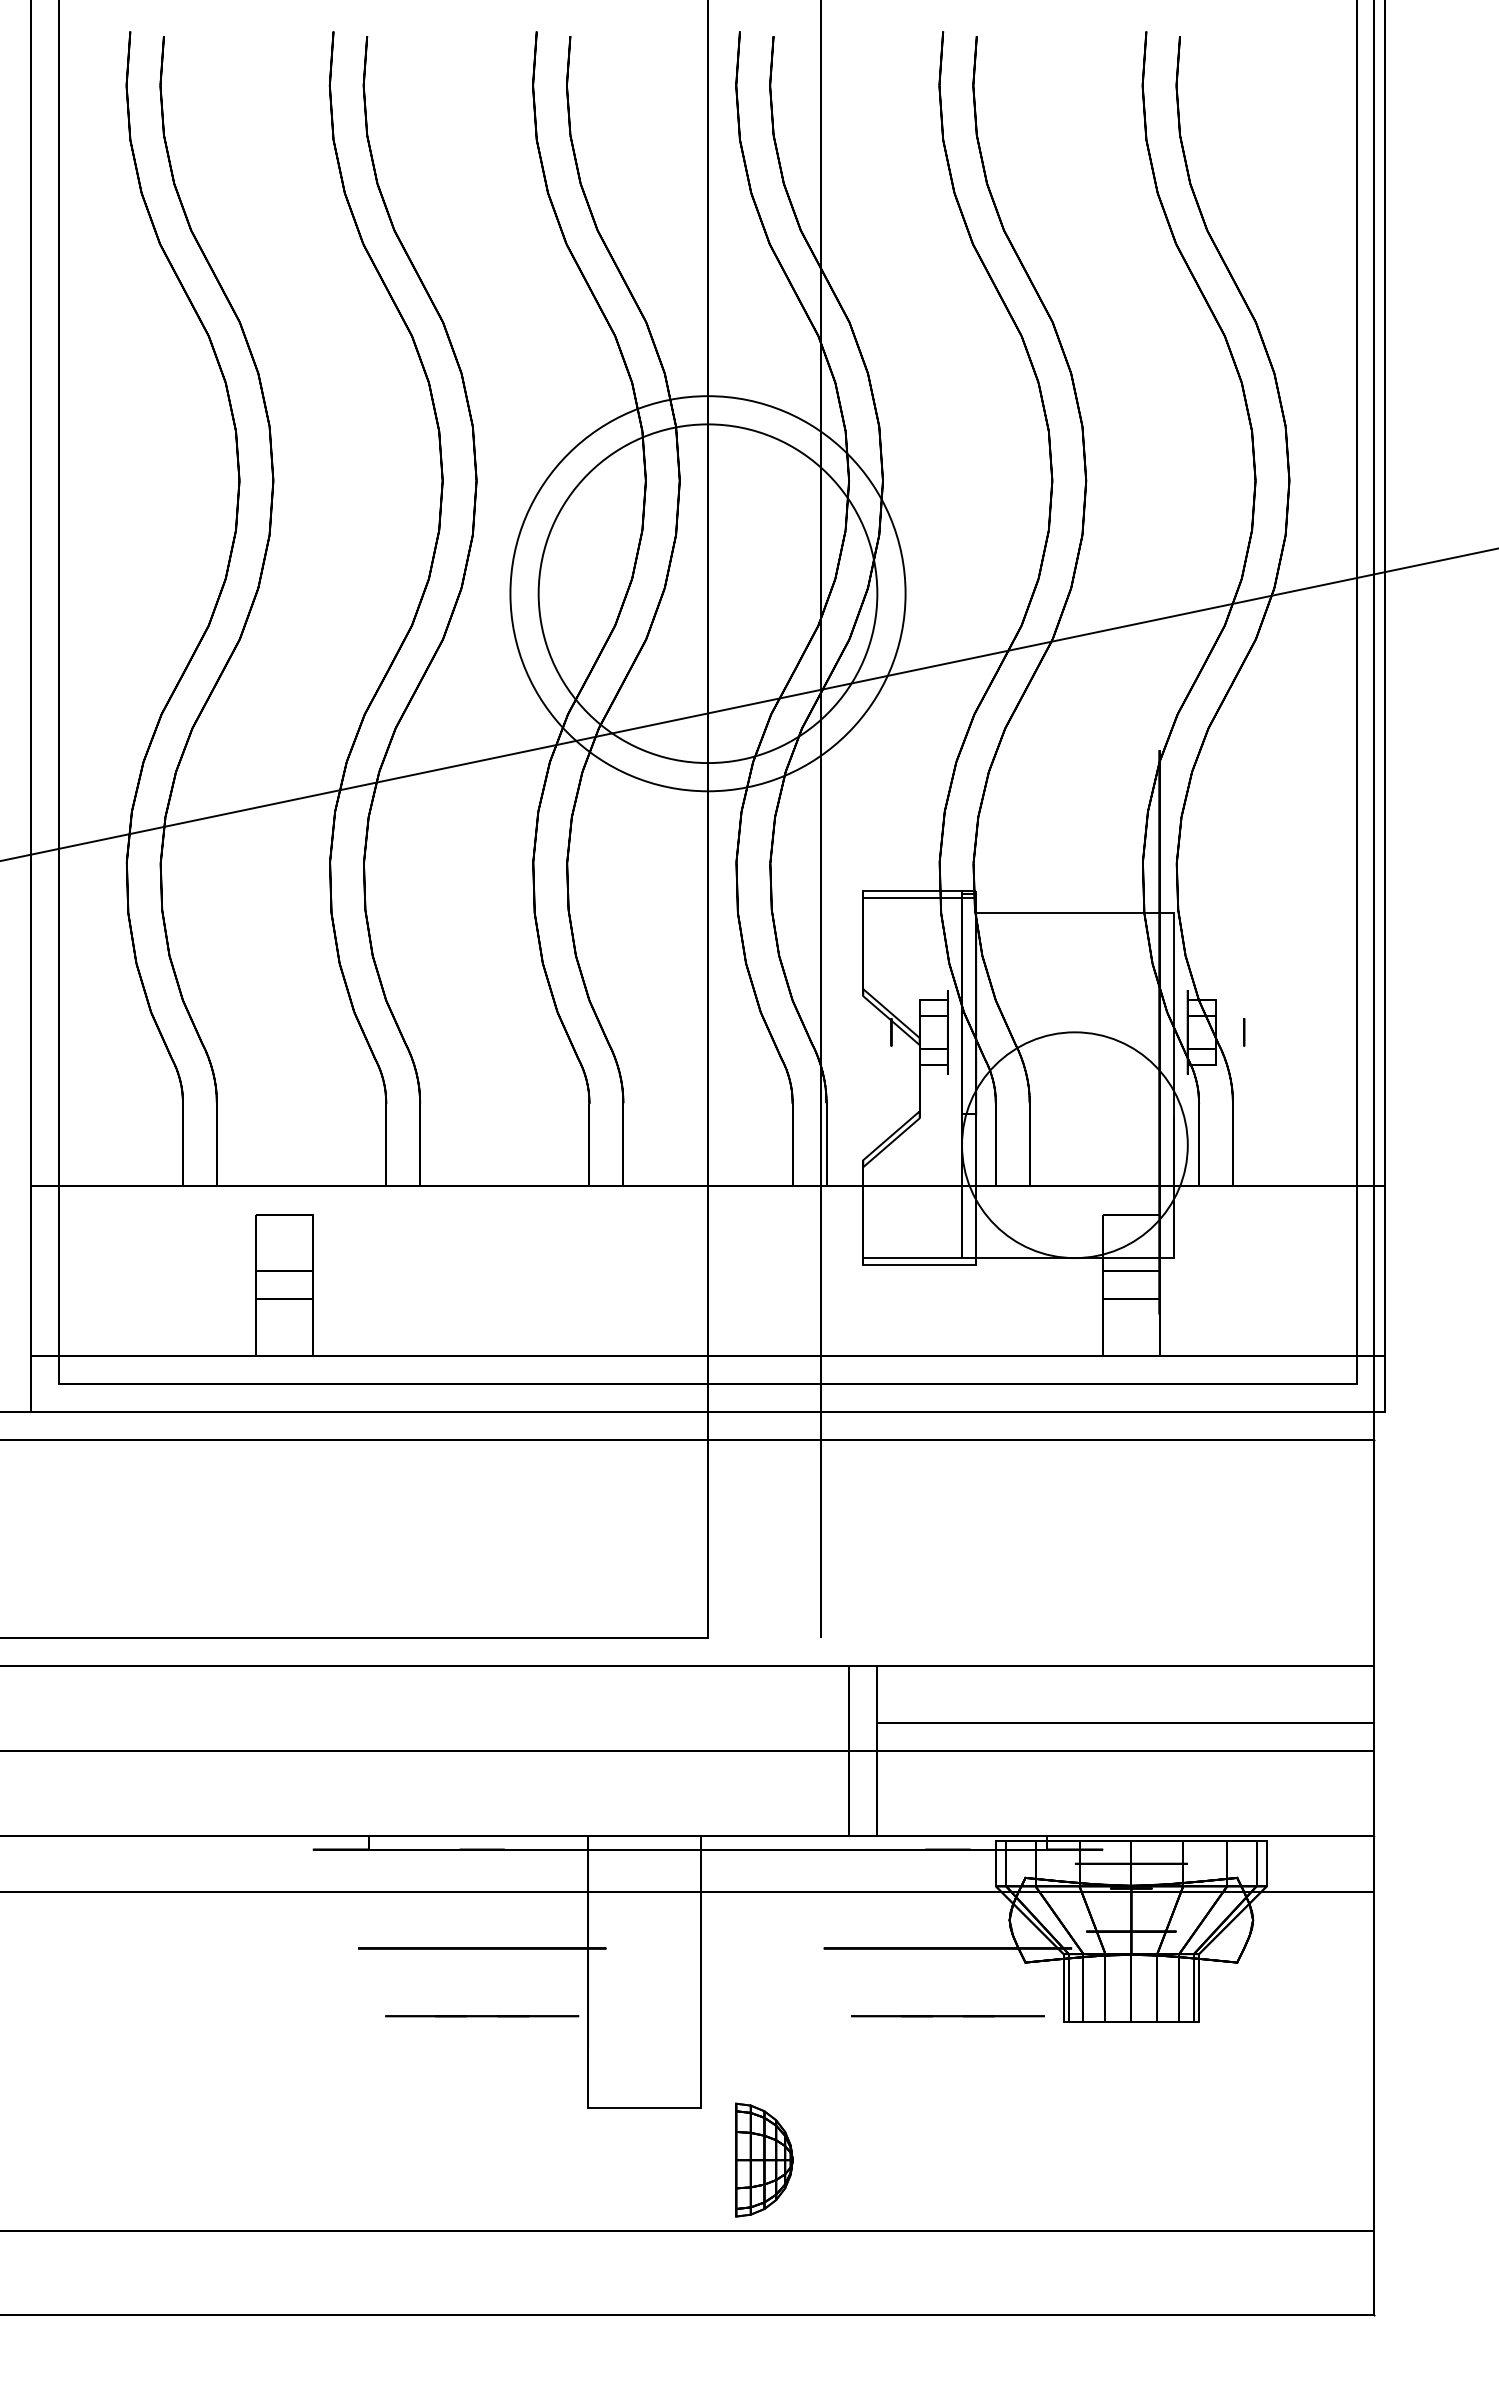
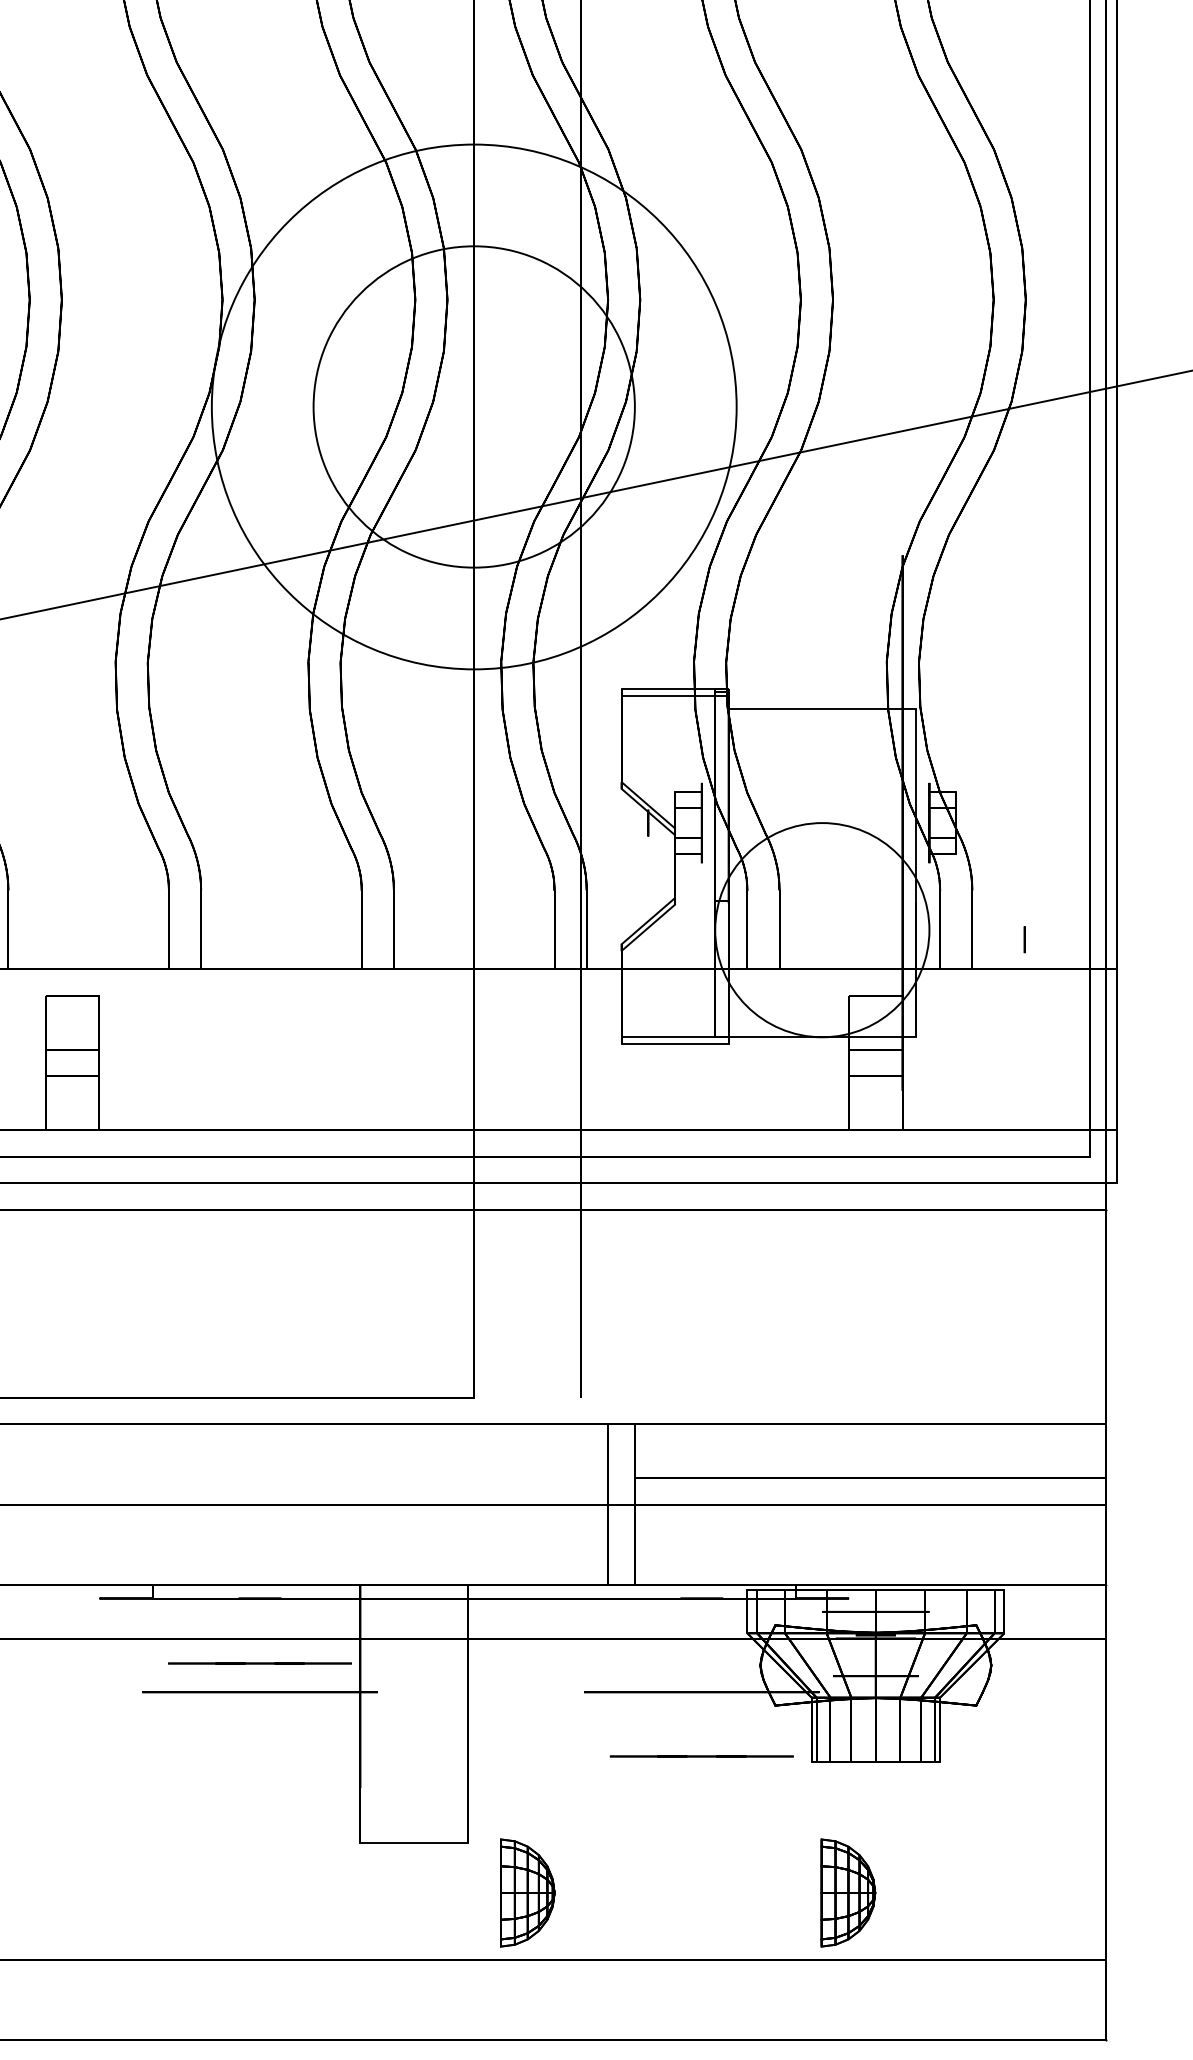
circle: (707, 593) -> (473, 406), size x1.4
circle: (1244, 1032) -> (1024, 939), moved
line: (482, 2016) -> (260, 1663), moved
part: (1102, 2159) -> (848, 1892), added

